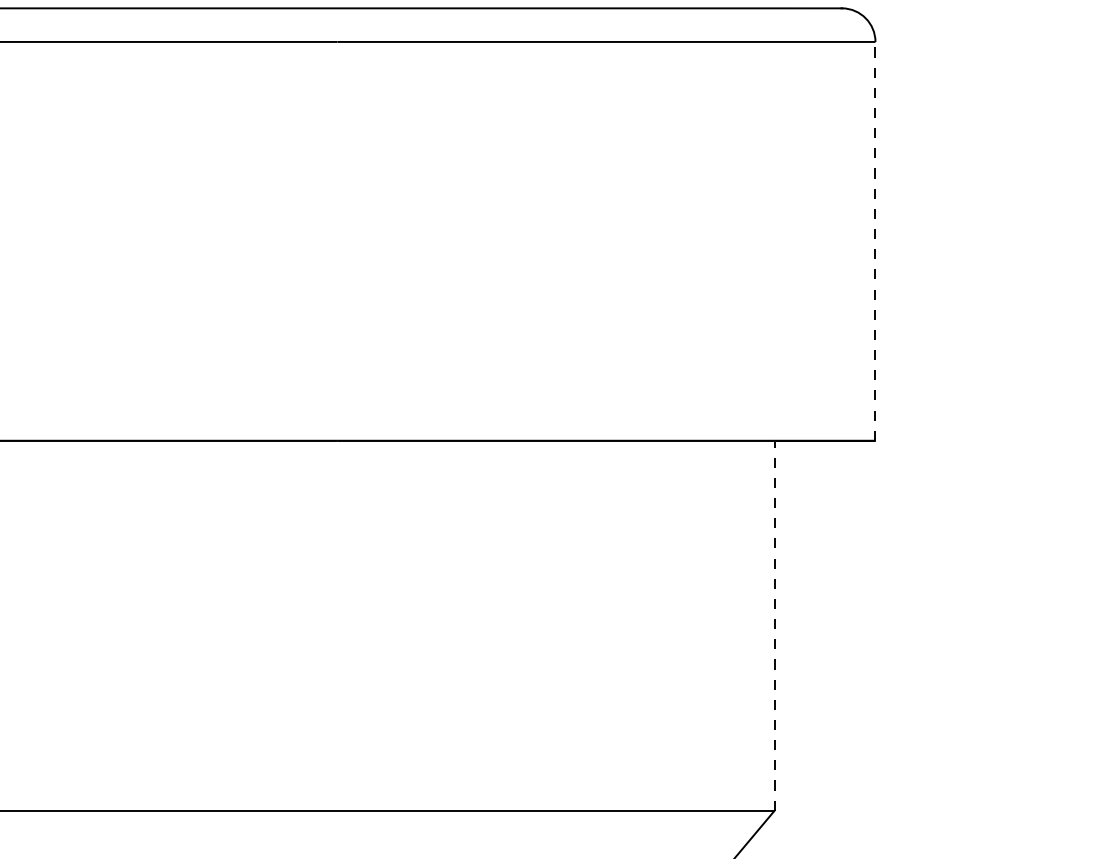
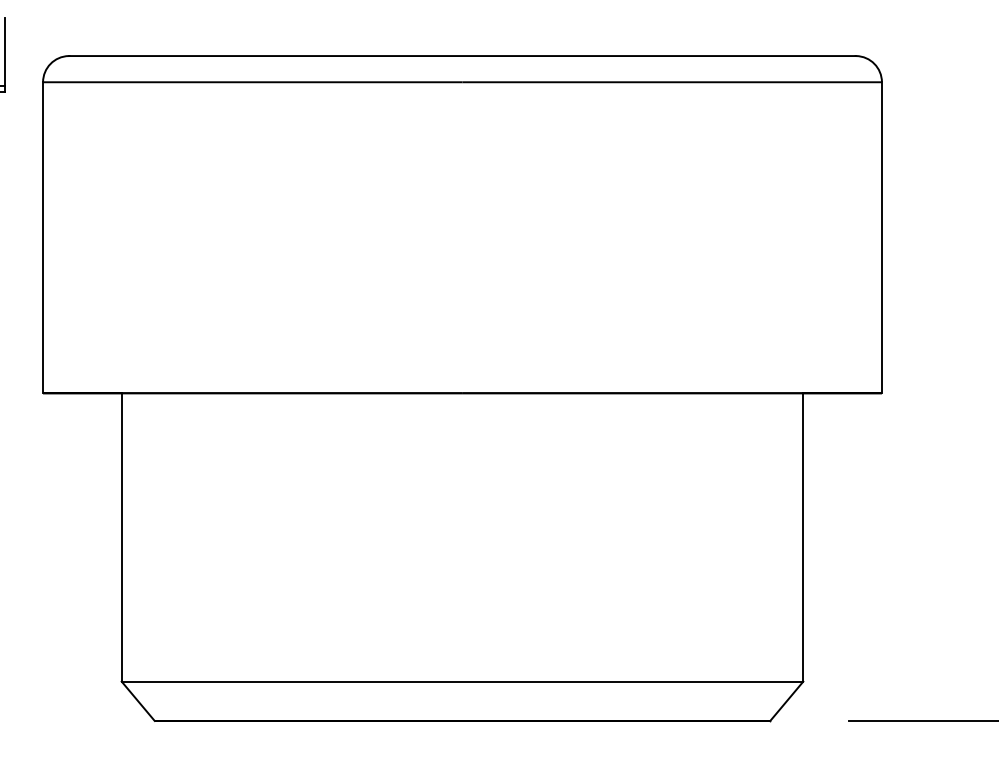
line: (874, 241) -> (881, 237), dashed -> solid
line: (774, 624) -> (803, 536), dashed -> solid

